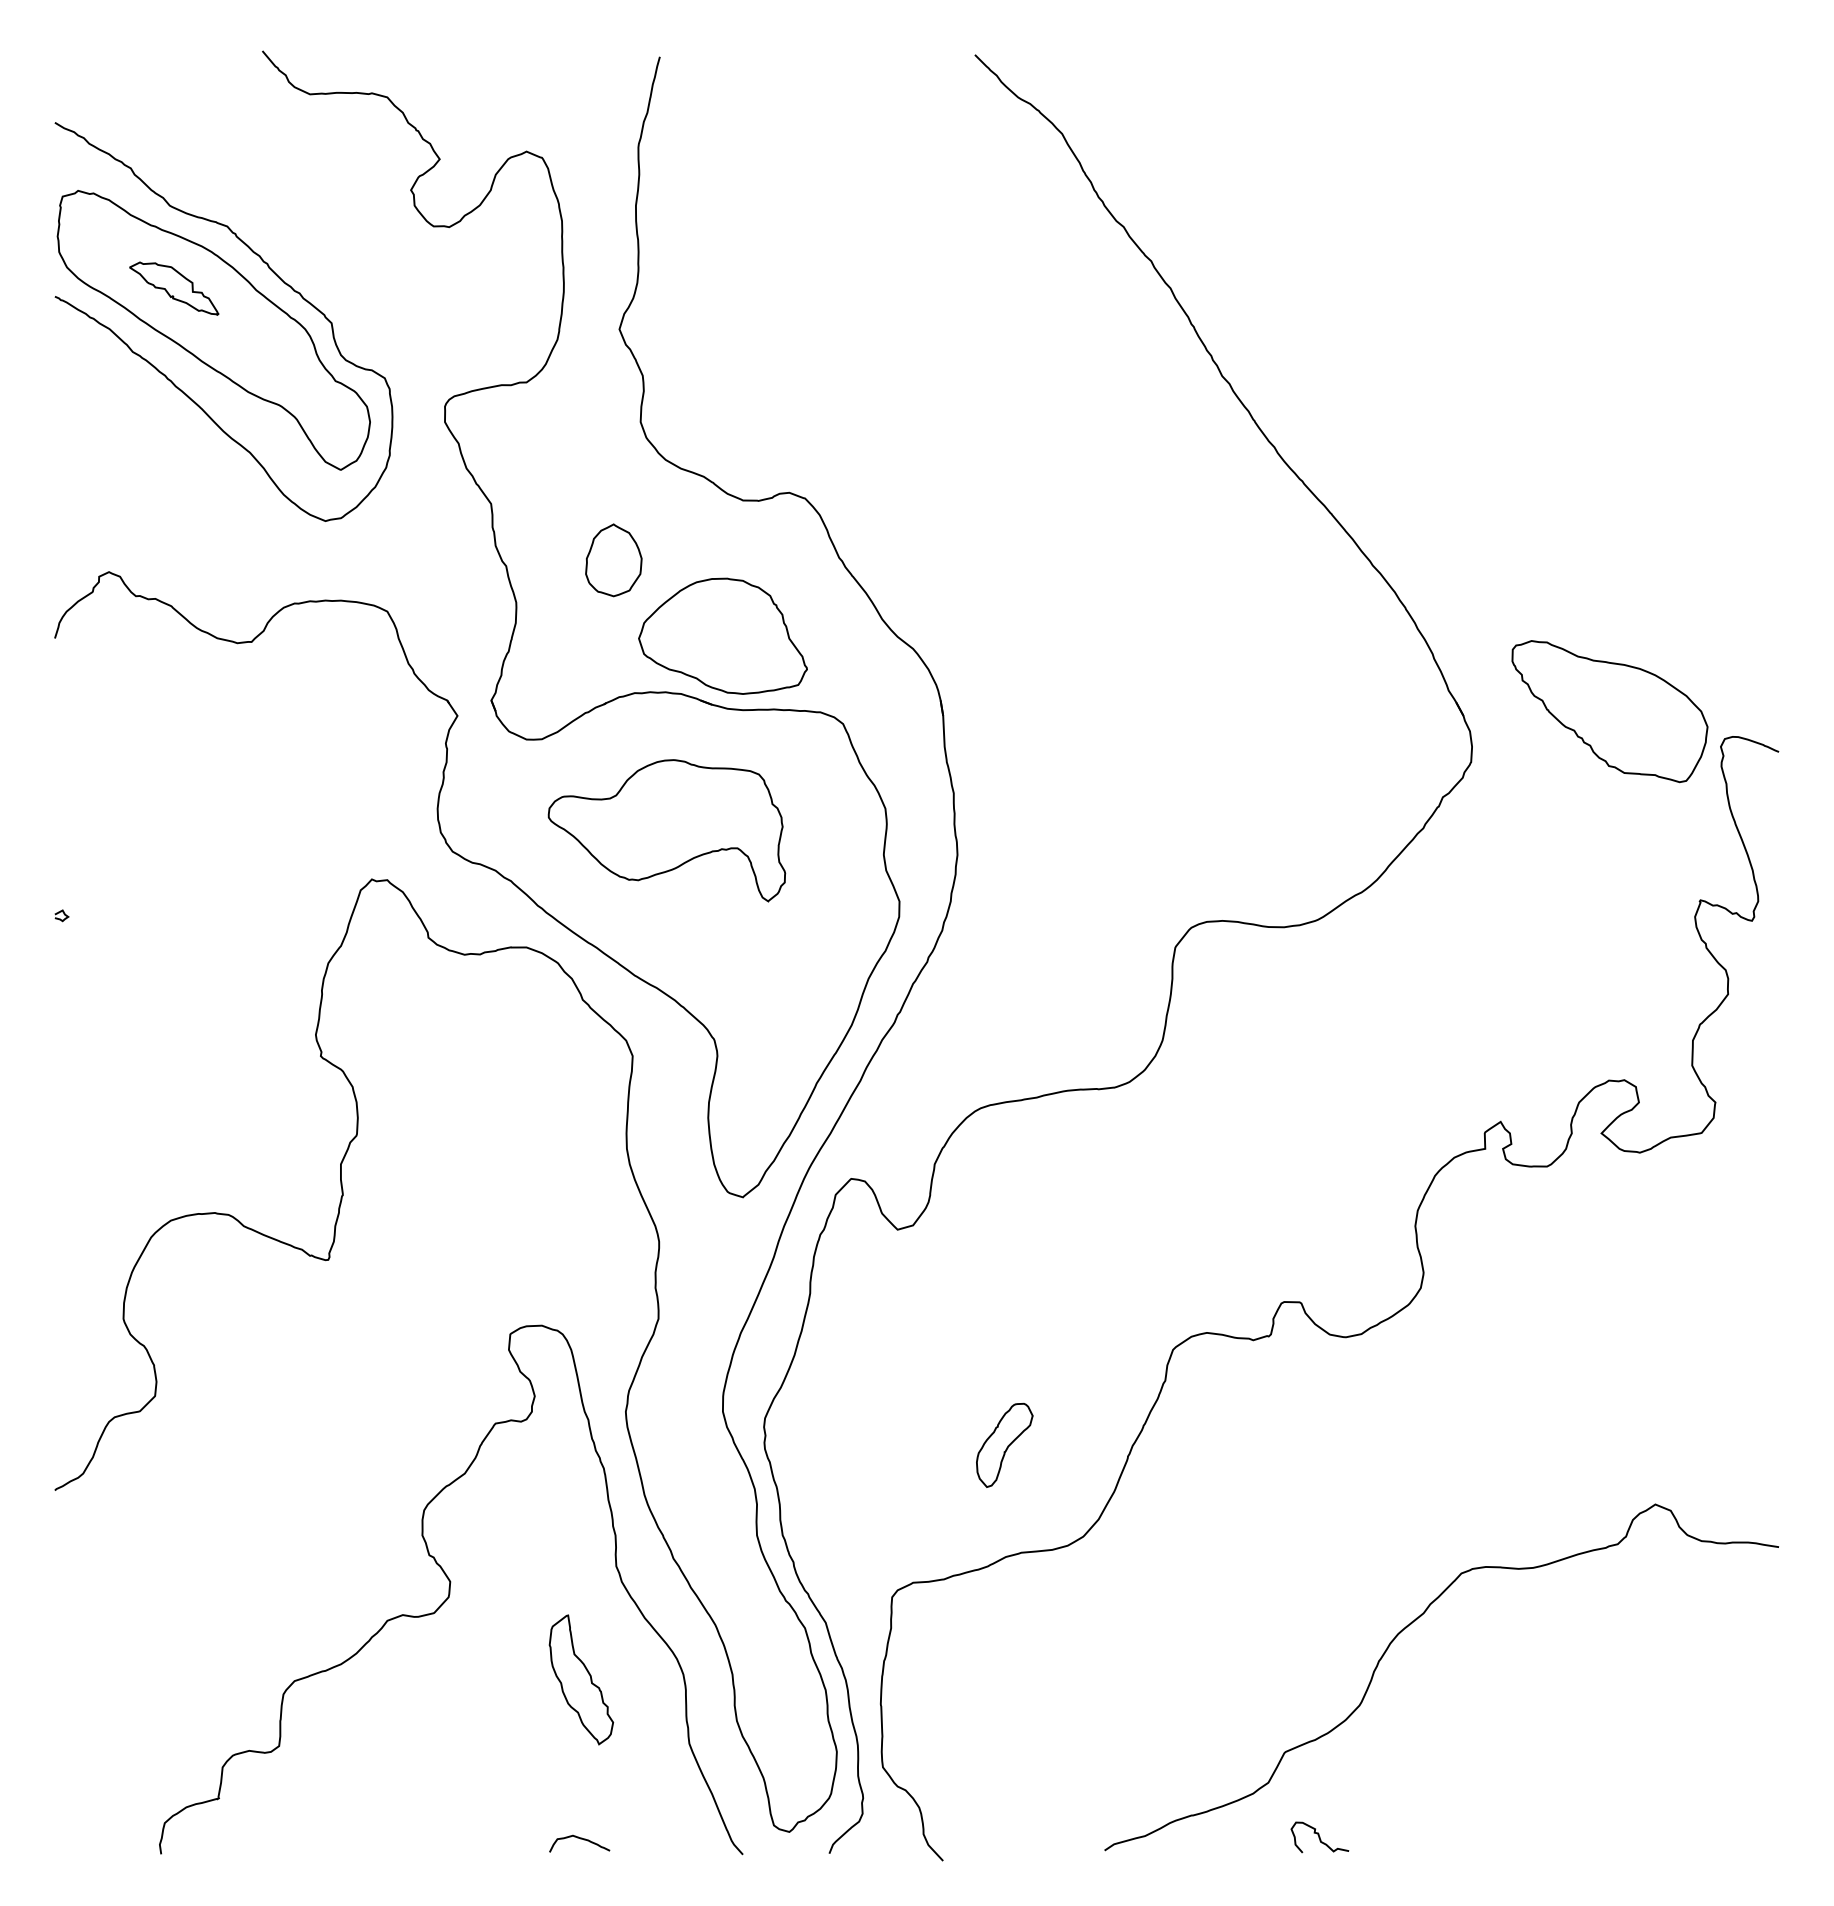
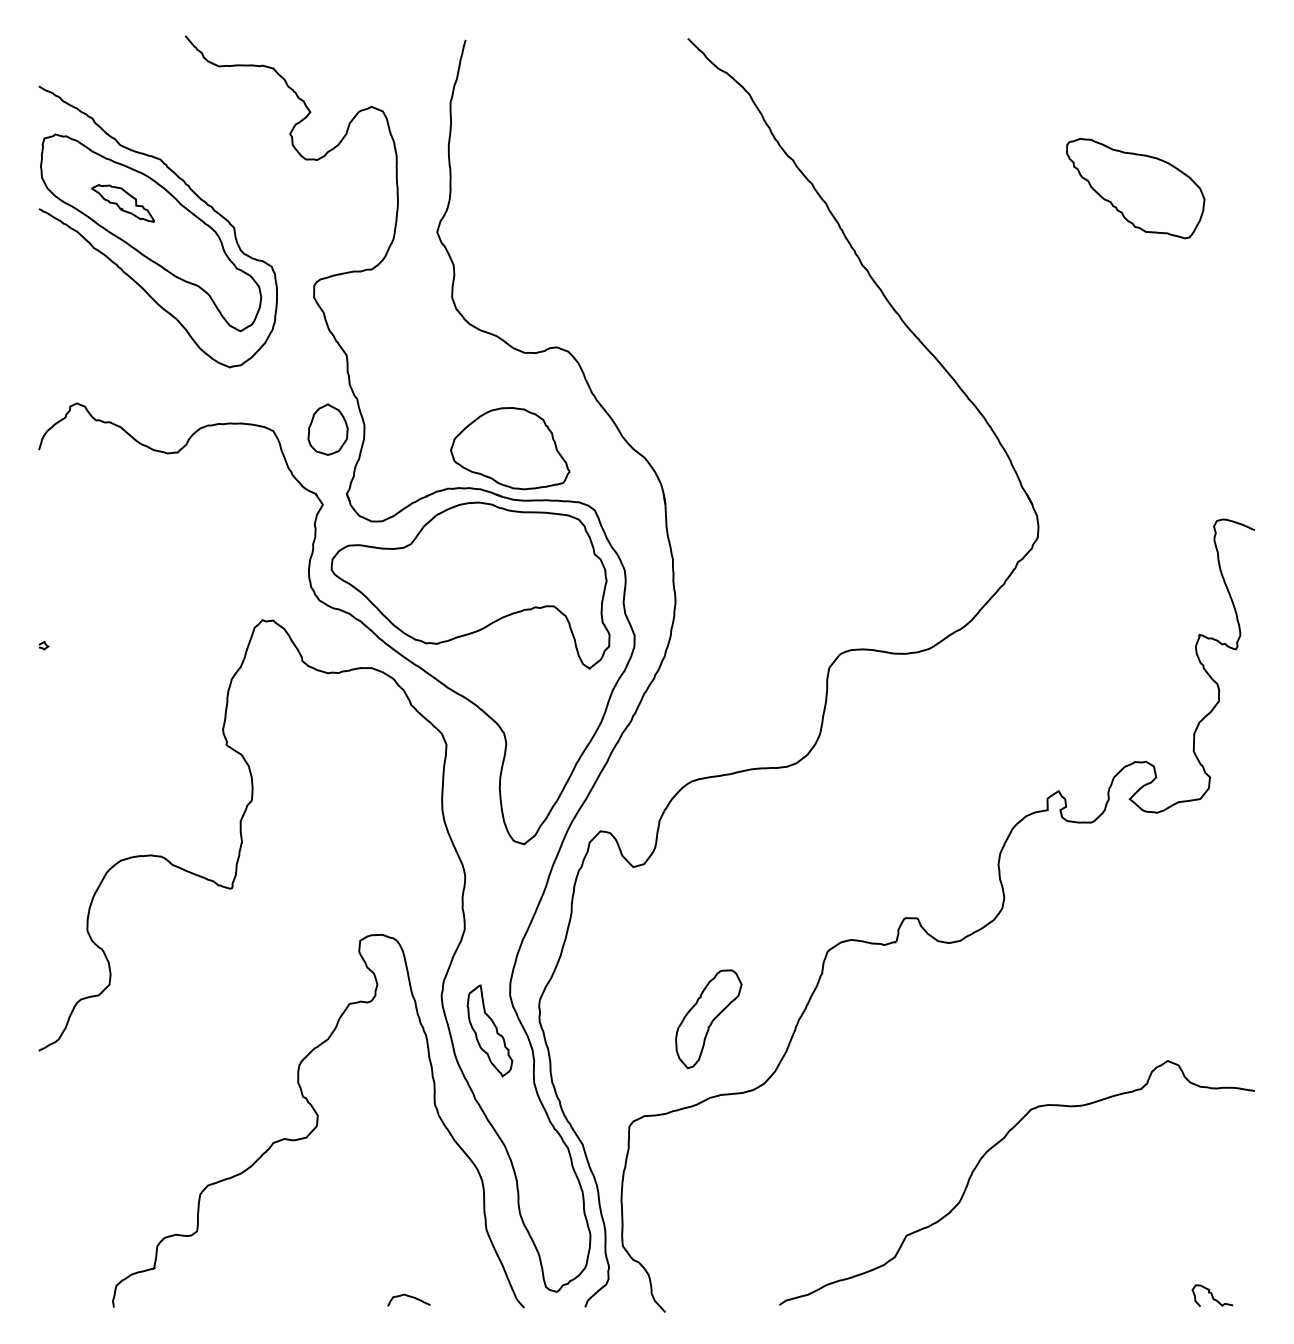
part: (613, 560) -> (327, 429), moved
part: (1609, 711) -> (1135, 188), moved
part: (666, 830) -> (470, 585), size x1.67
part: (1004, 1445) -> (708, 1019), size x1.67
part: (581, 1679) -> (490, 1030), moved
curve: (1319, 1837) -> (1212, 1295), moved

